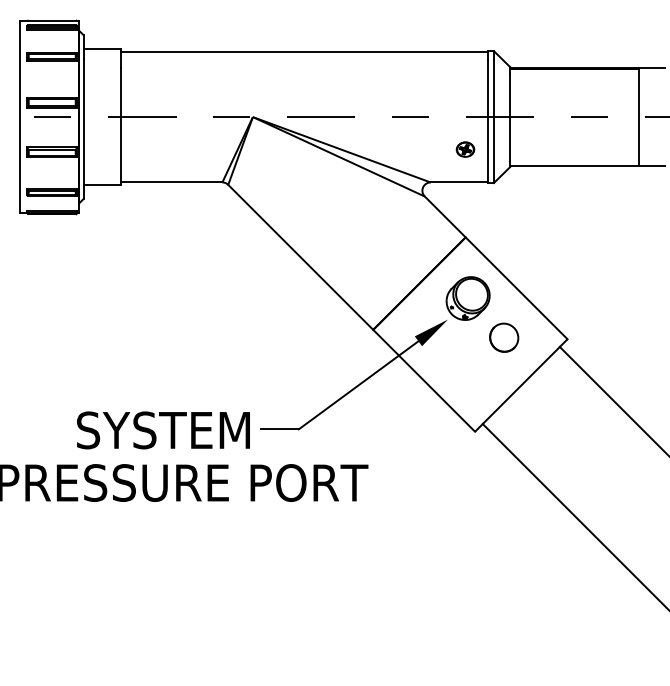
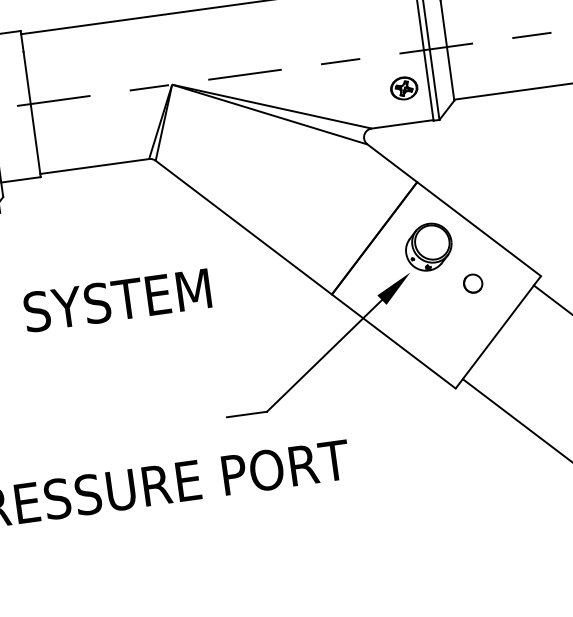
part: (465, 149) -> (404, 88), size x1.4
part: (504, 337) -> (473, 283), size x0.6
text: (163, 430) -> (117, 300), moved

